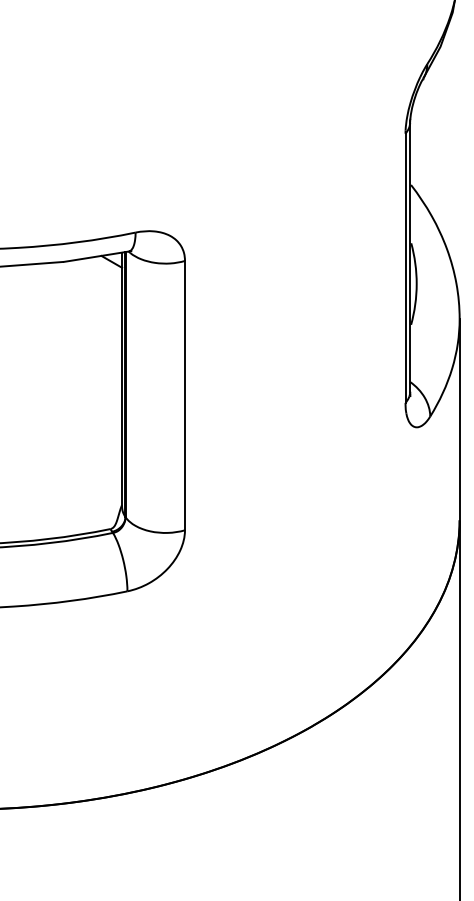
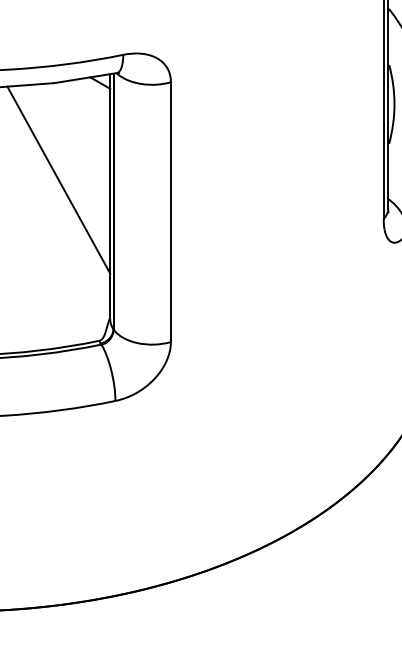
line: (68, 362) -> (58, 180), added

